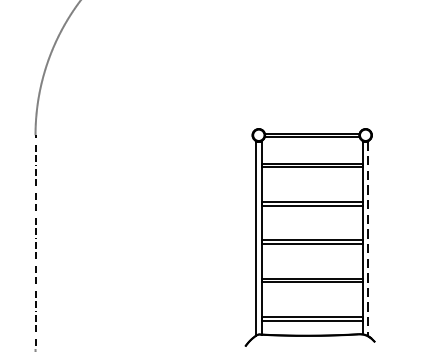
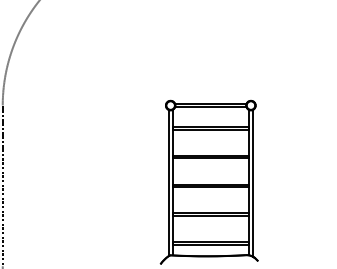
line: (369, 238) -> (253, 183), dashed -> solid

